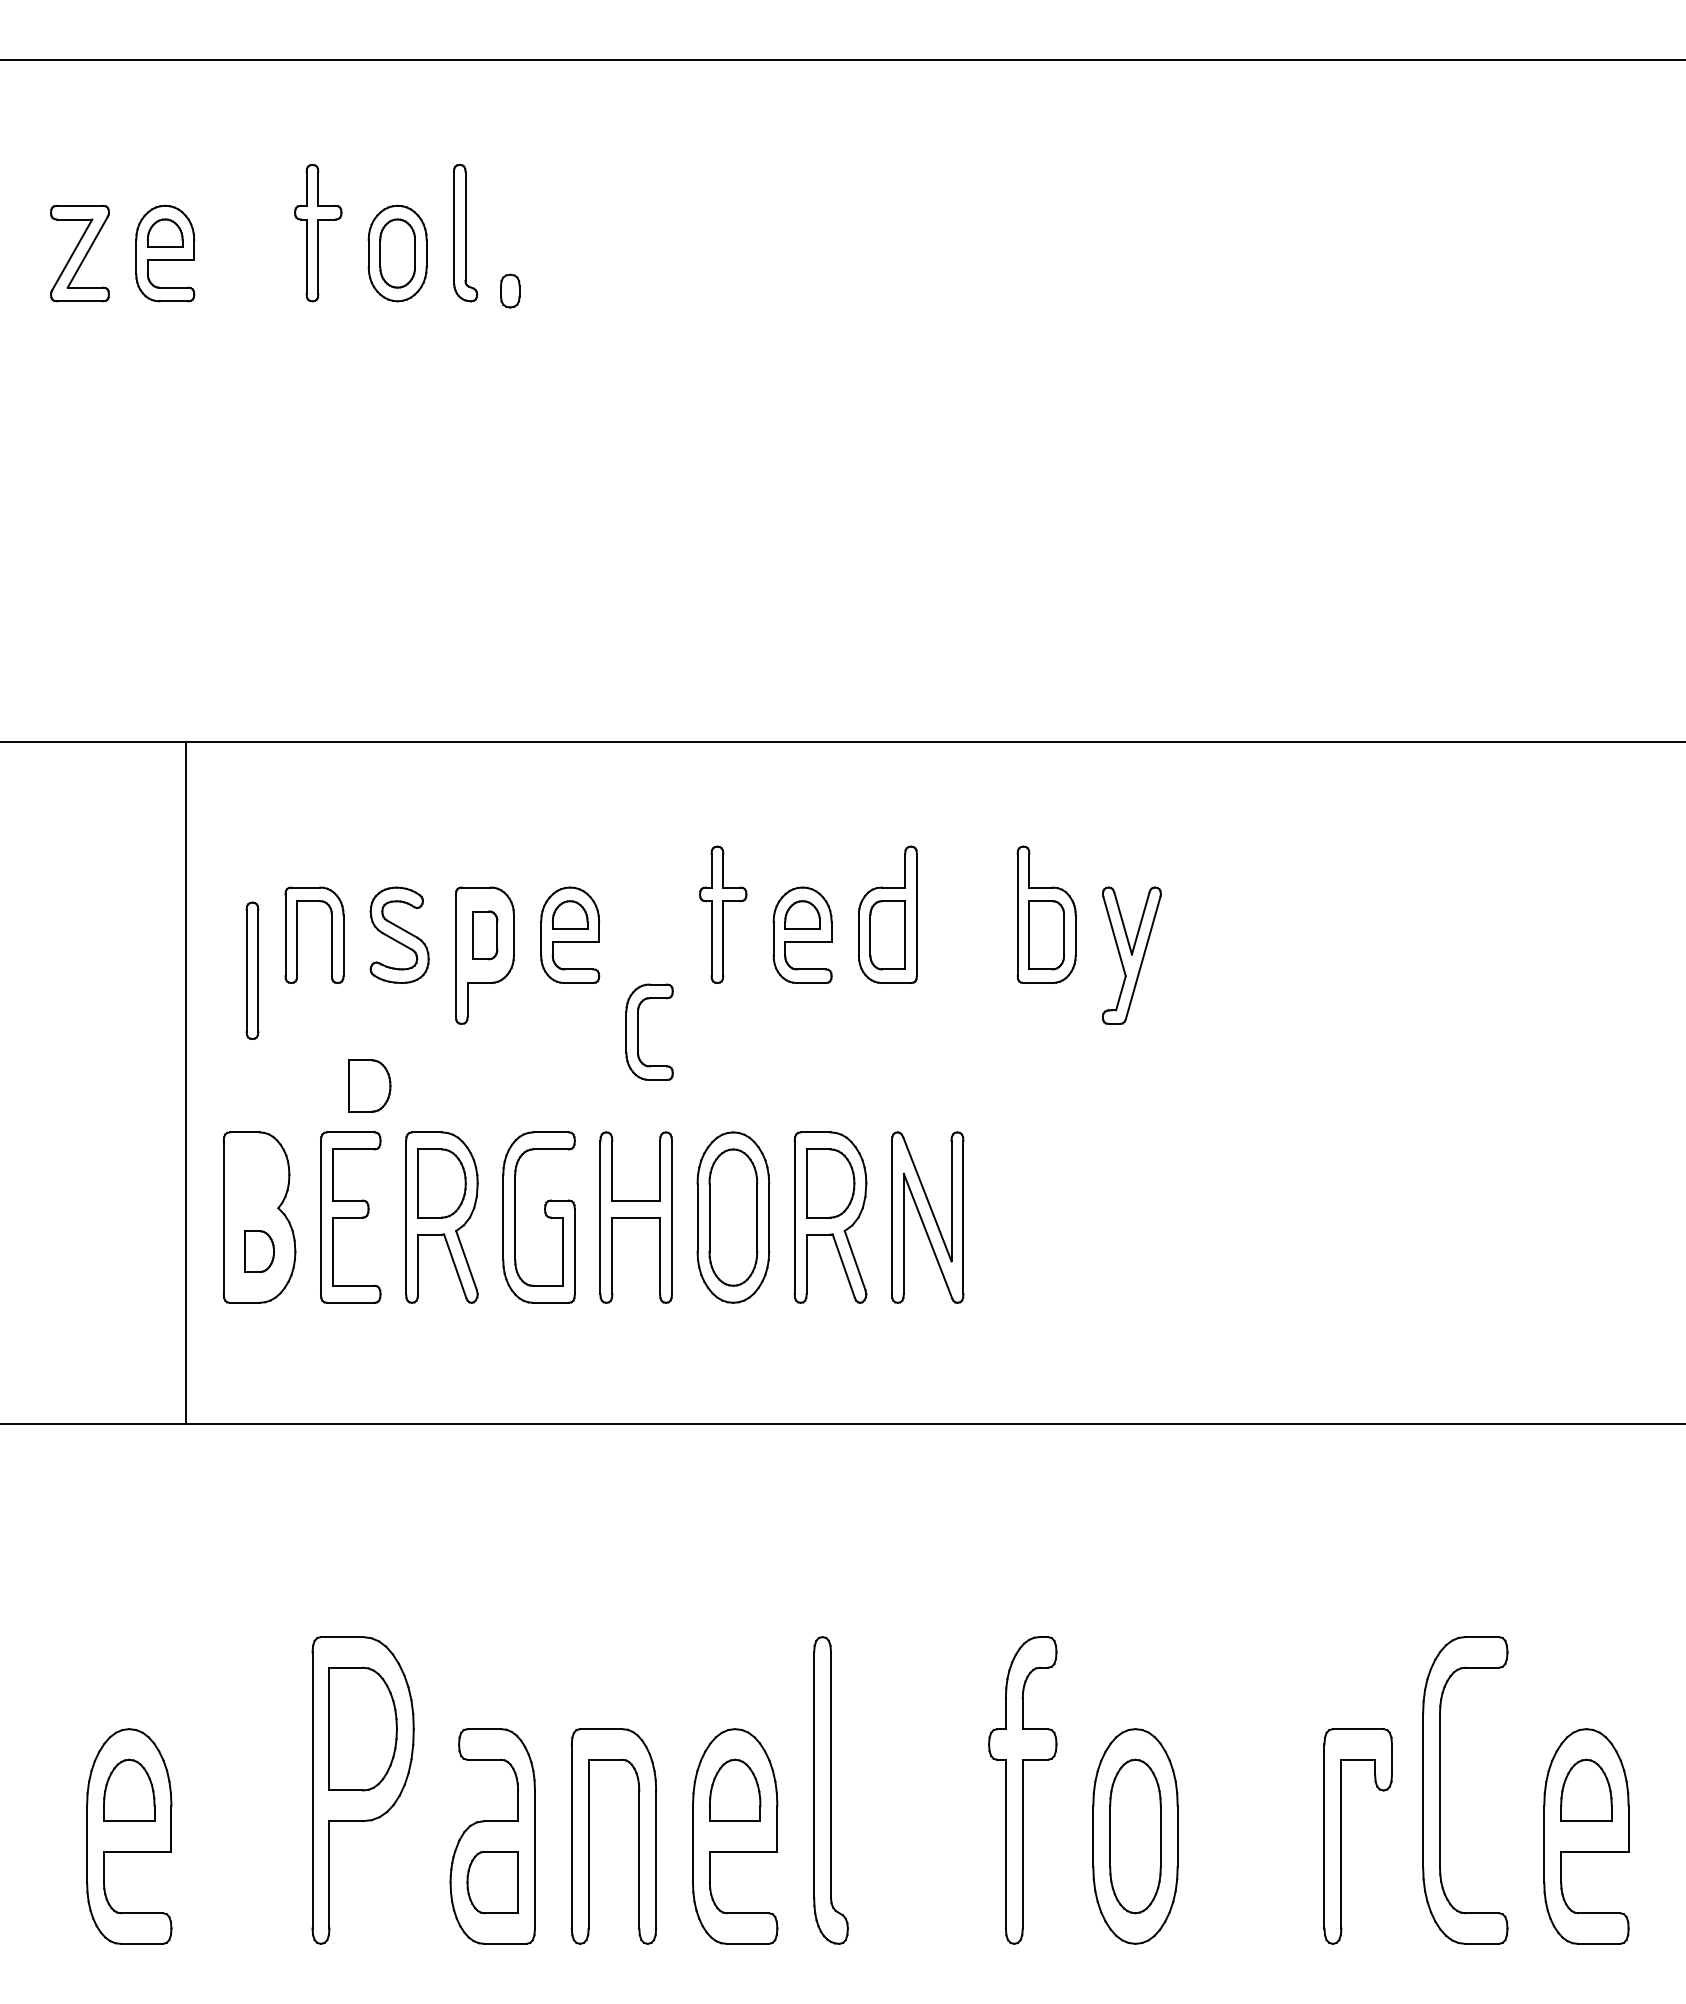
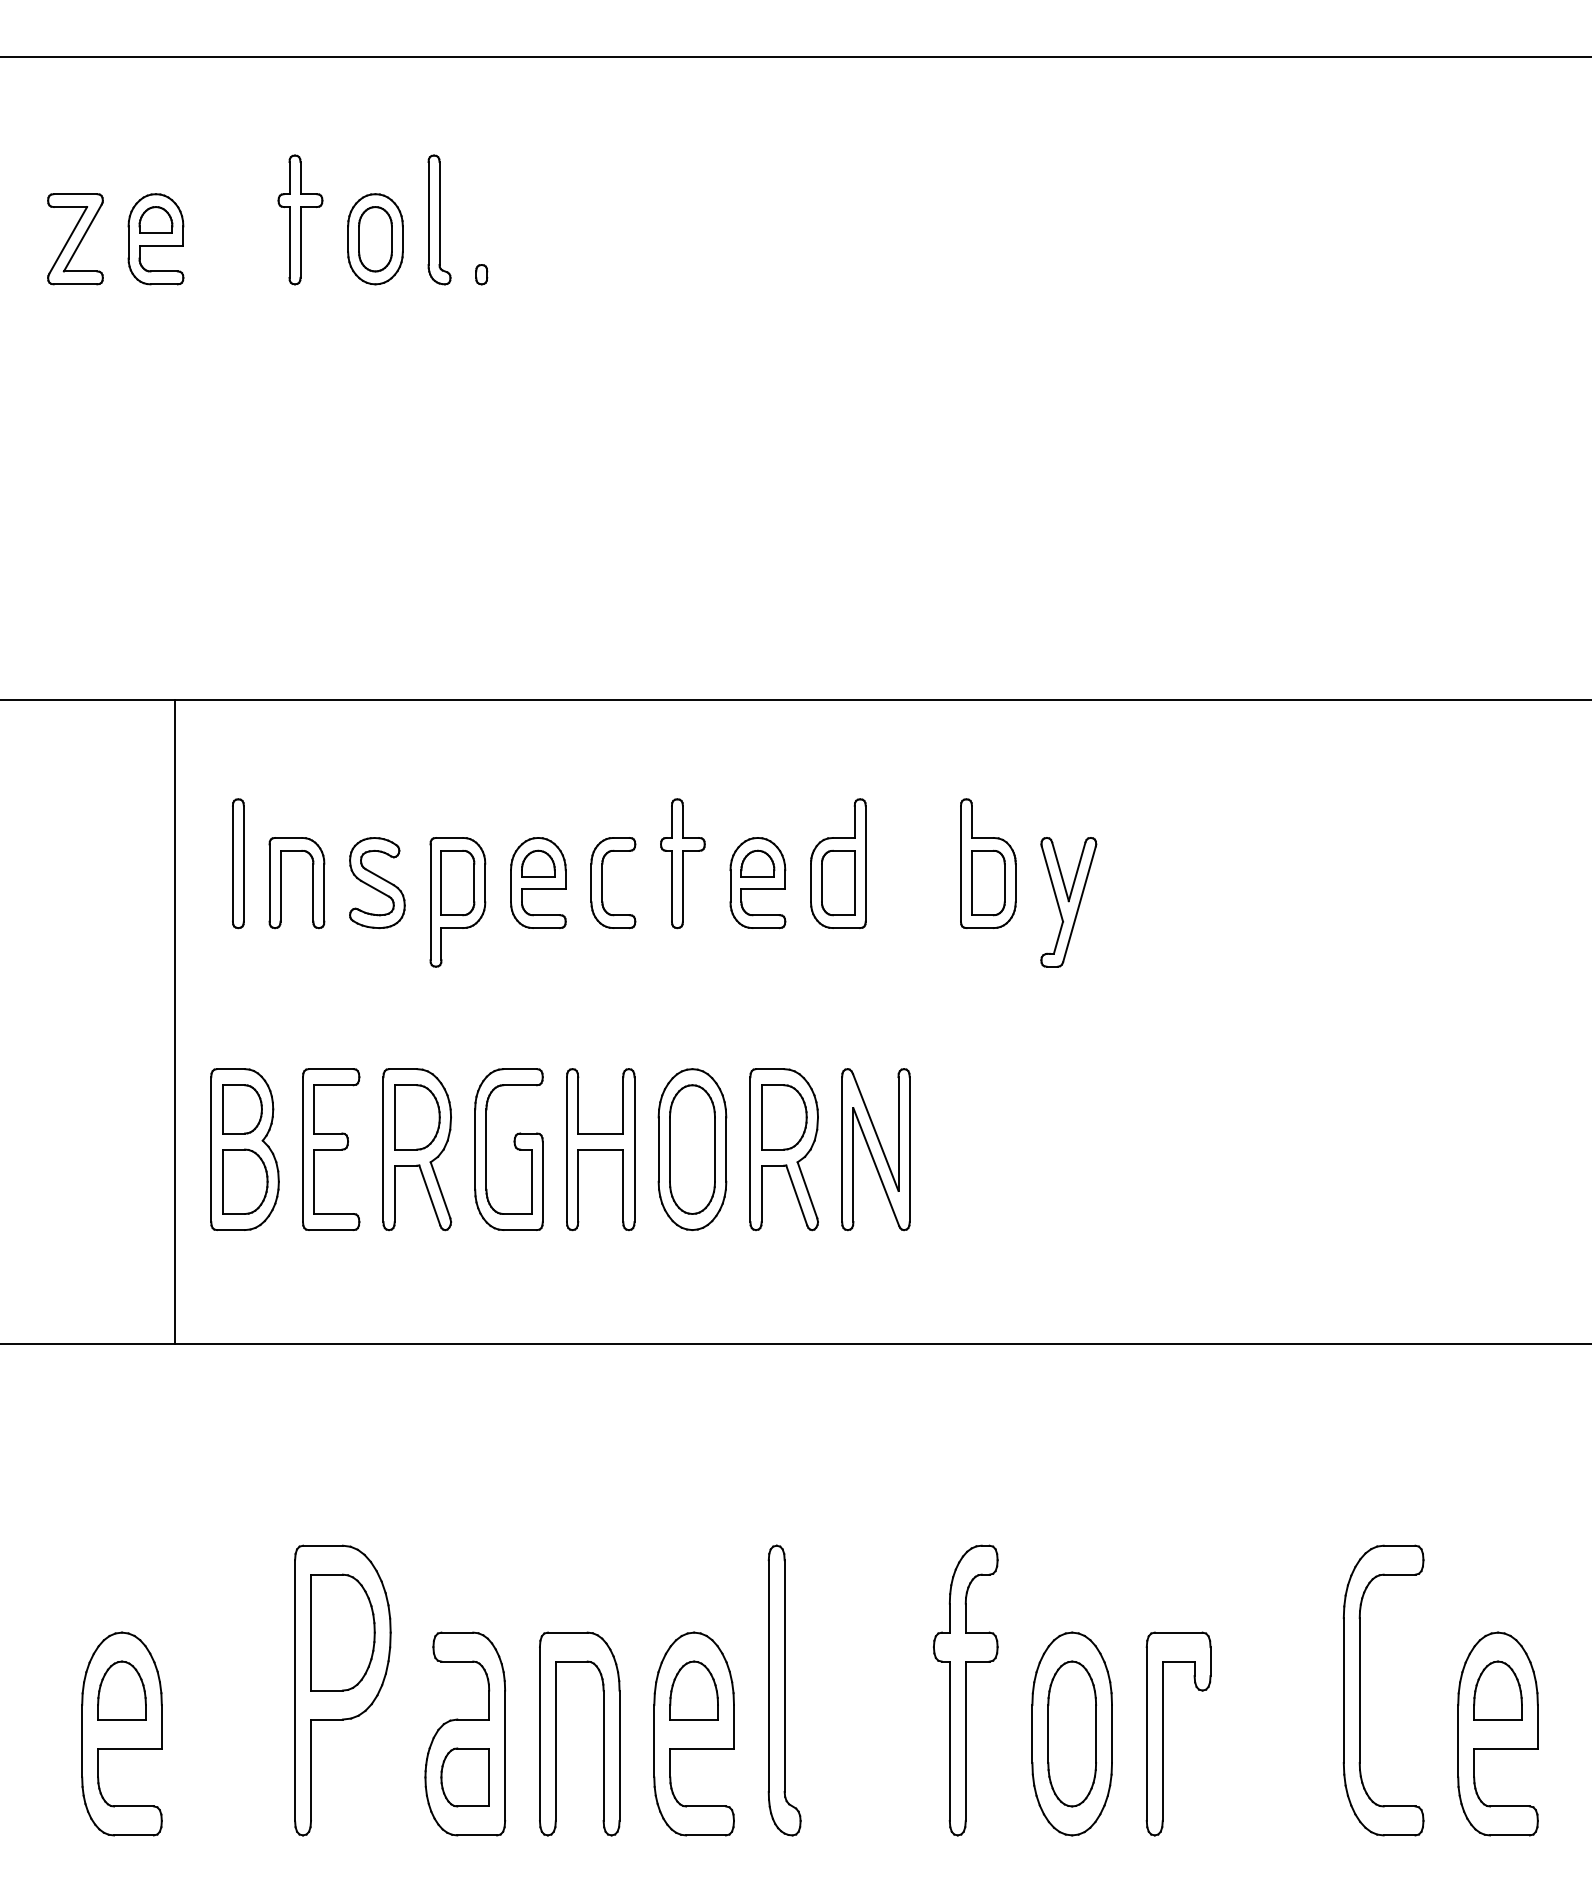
part: (509, 290) -> (481, 274), size x0.62
part: (485, 935) -> (458, 883), size x1.43
part: (252, 970) -> (238, 863), moved
part: (638, 1031) -> (602, 882), moved
part: (369, 1085) -> (242, 1108), moved
part: (259, 1251) -> (245, 1181), size x1.67
part: (1341, 1836) -> (1162, 1734), moved

